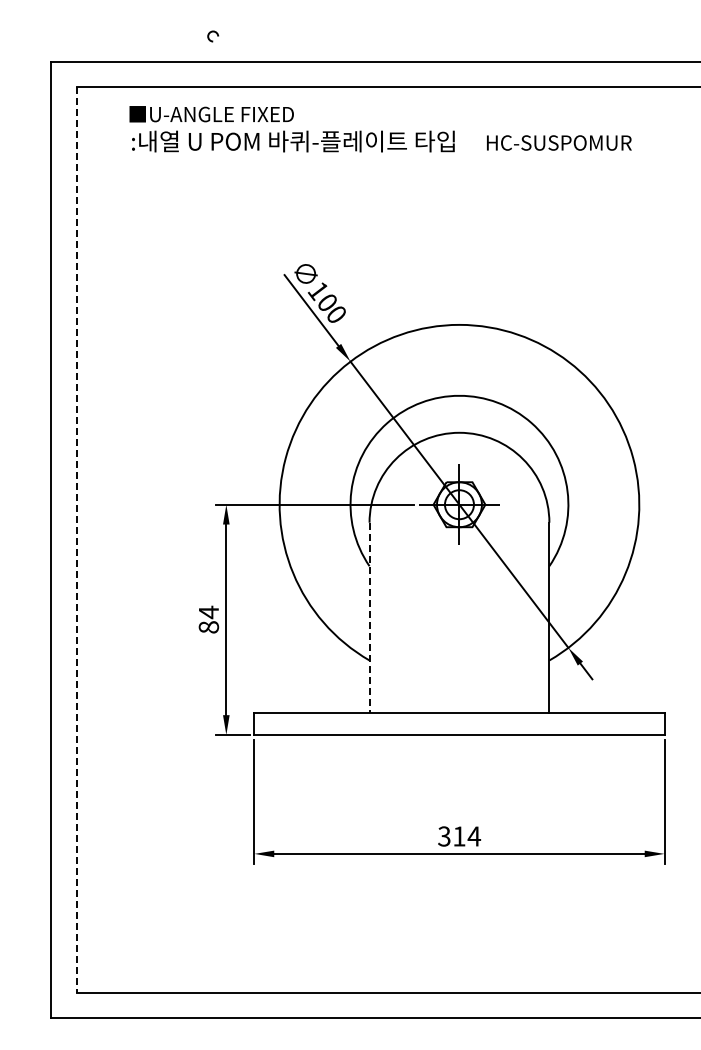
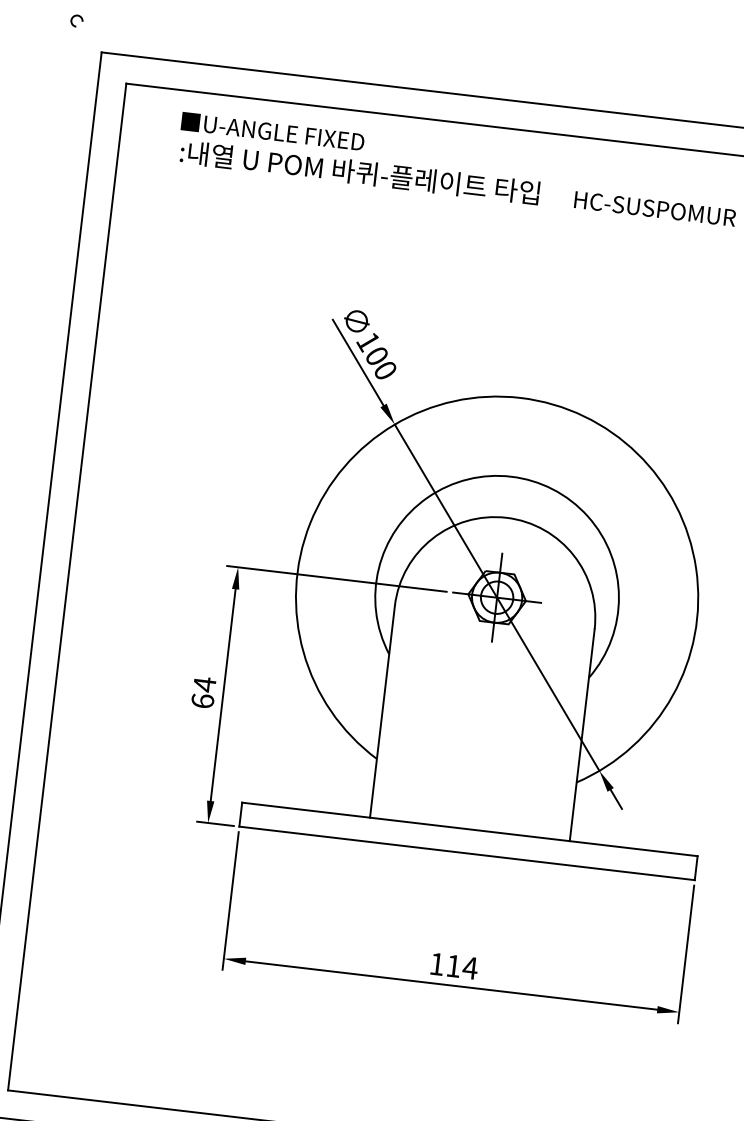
arc: (209, 36) -> (72, 20), moved
line: (76, 540) -> (67, 587), dashed -> solid
line: (369, 618) -> (382, 712), dashed -> solid
text: (208, 627) -> (202, 701), 84 -> 64
text: (444, 836) -> (437, 964), 314 -> 114

